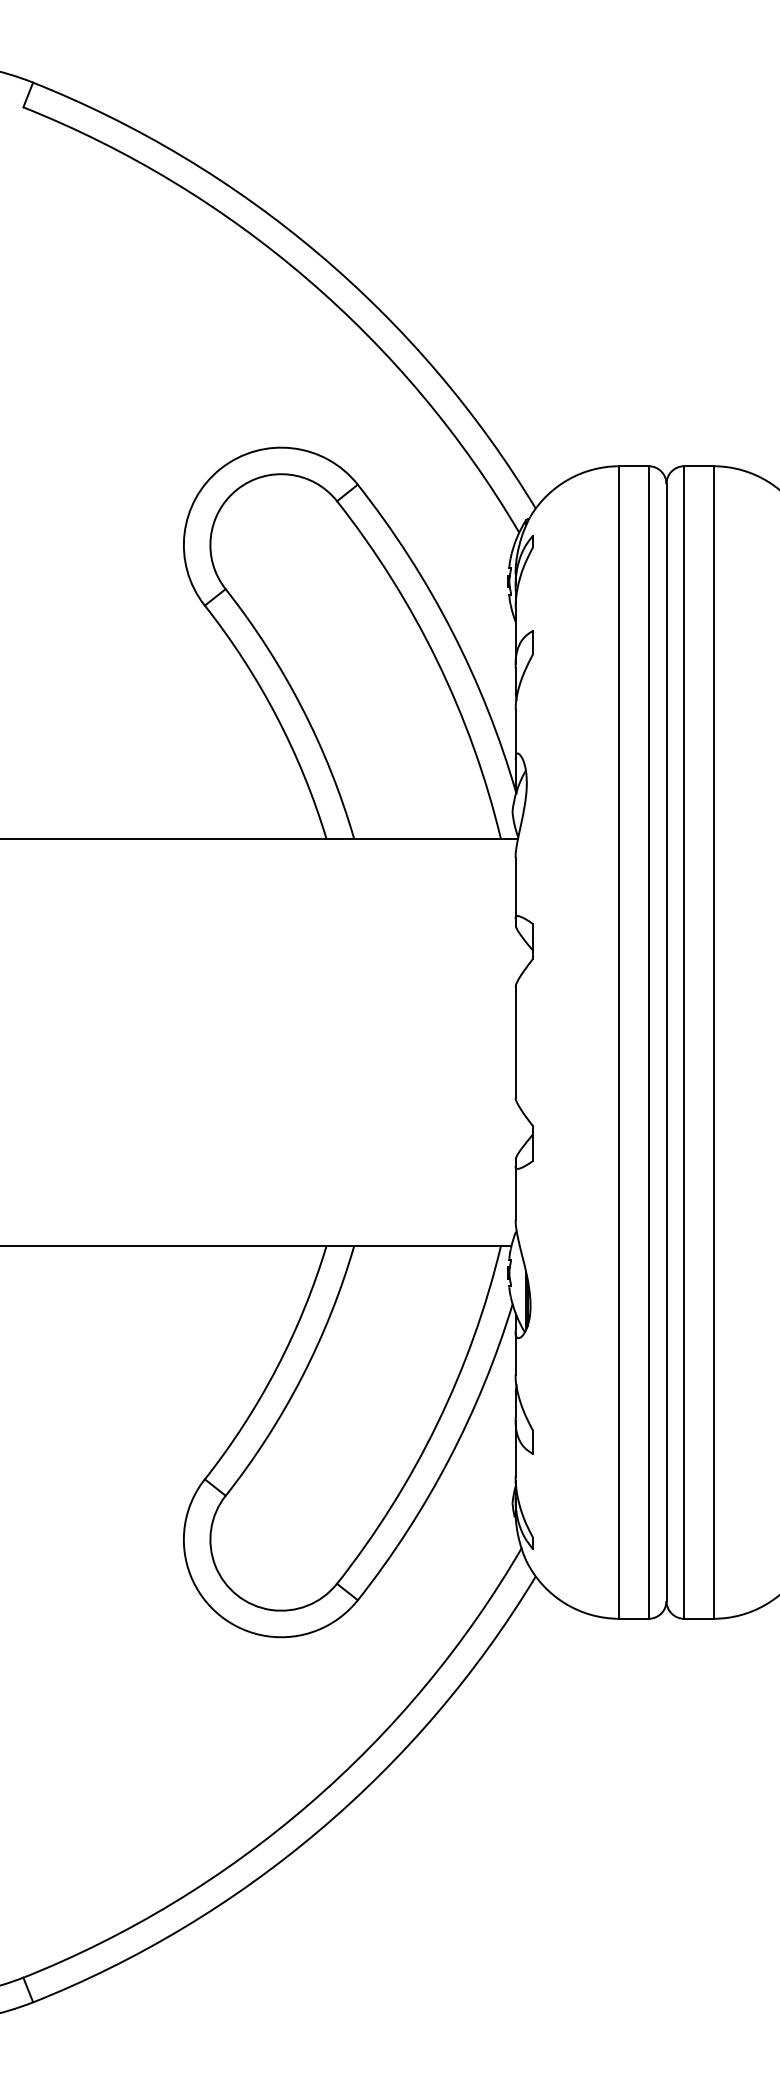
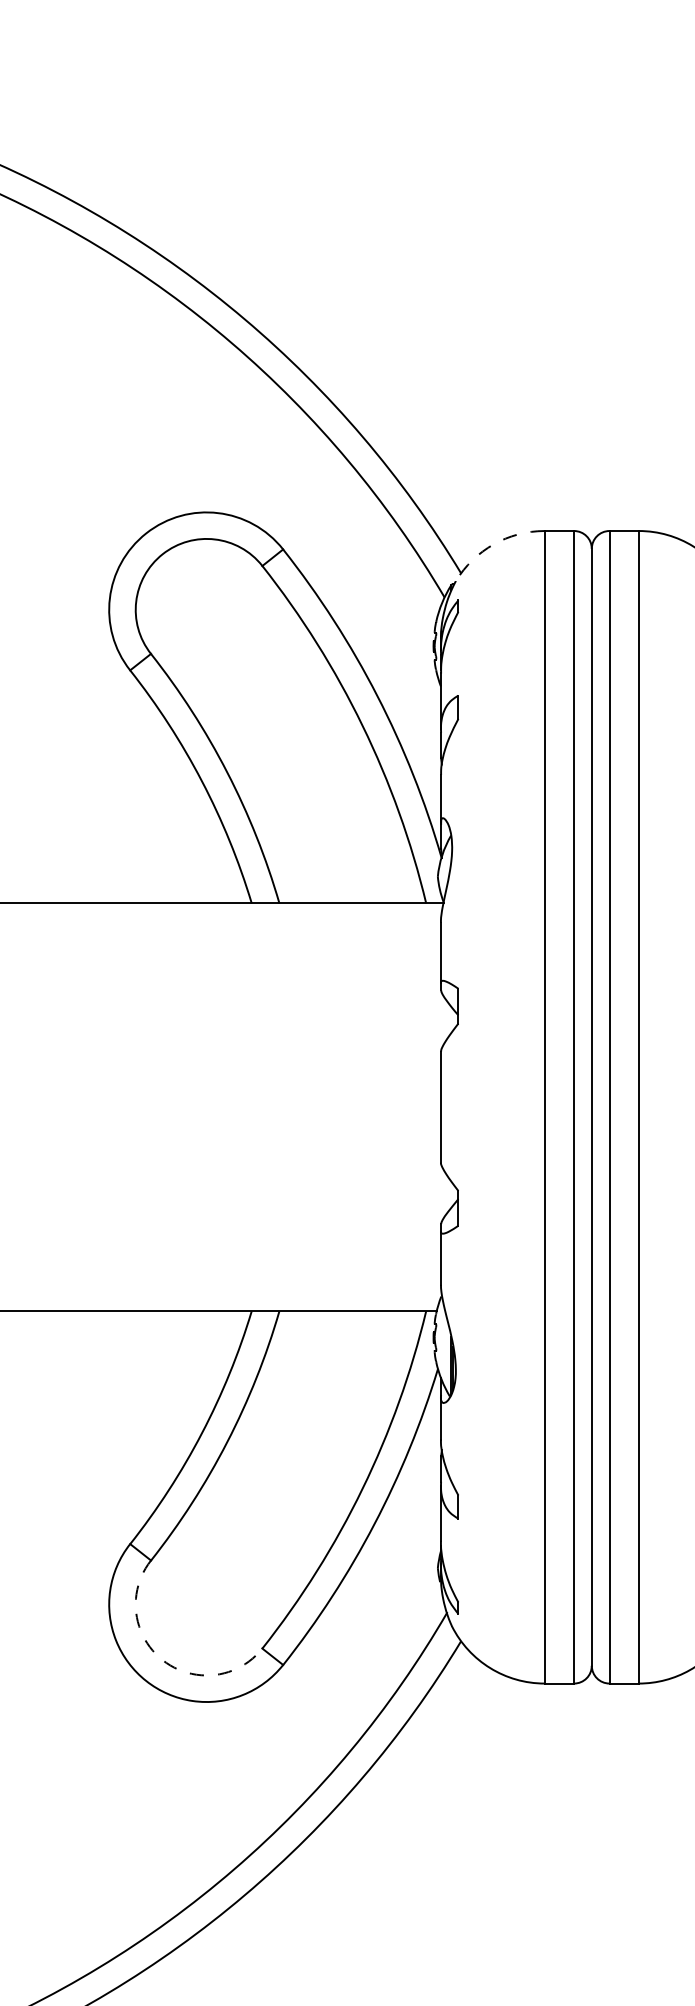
arc: (568, 479) -> (493, 544), solid -> dashed
arc: (237, 1595) -> (162, 1660), solid -> dashed

